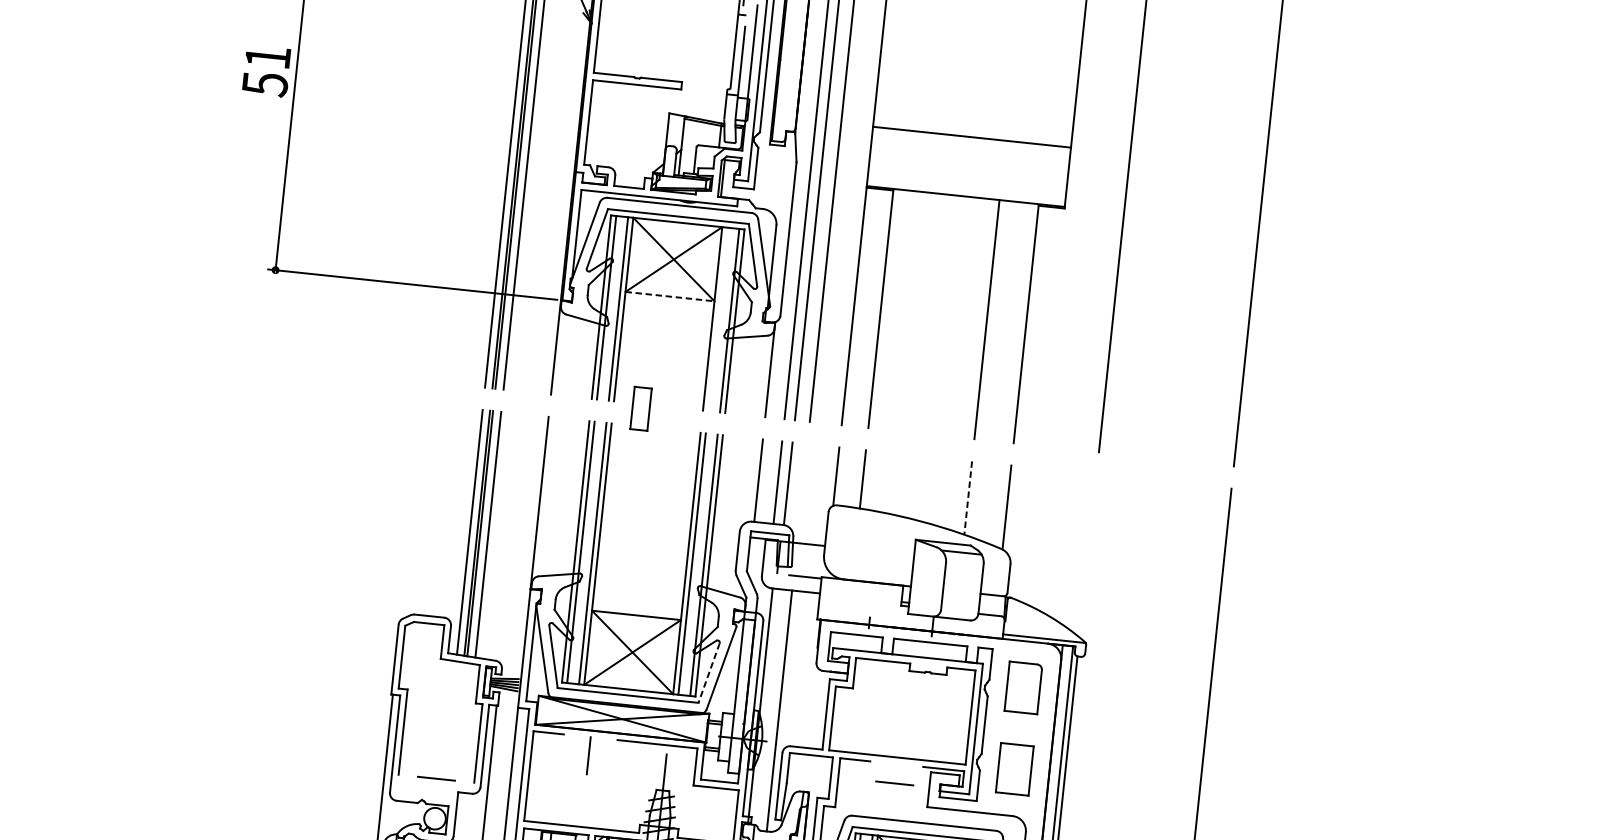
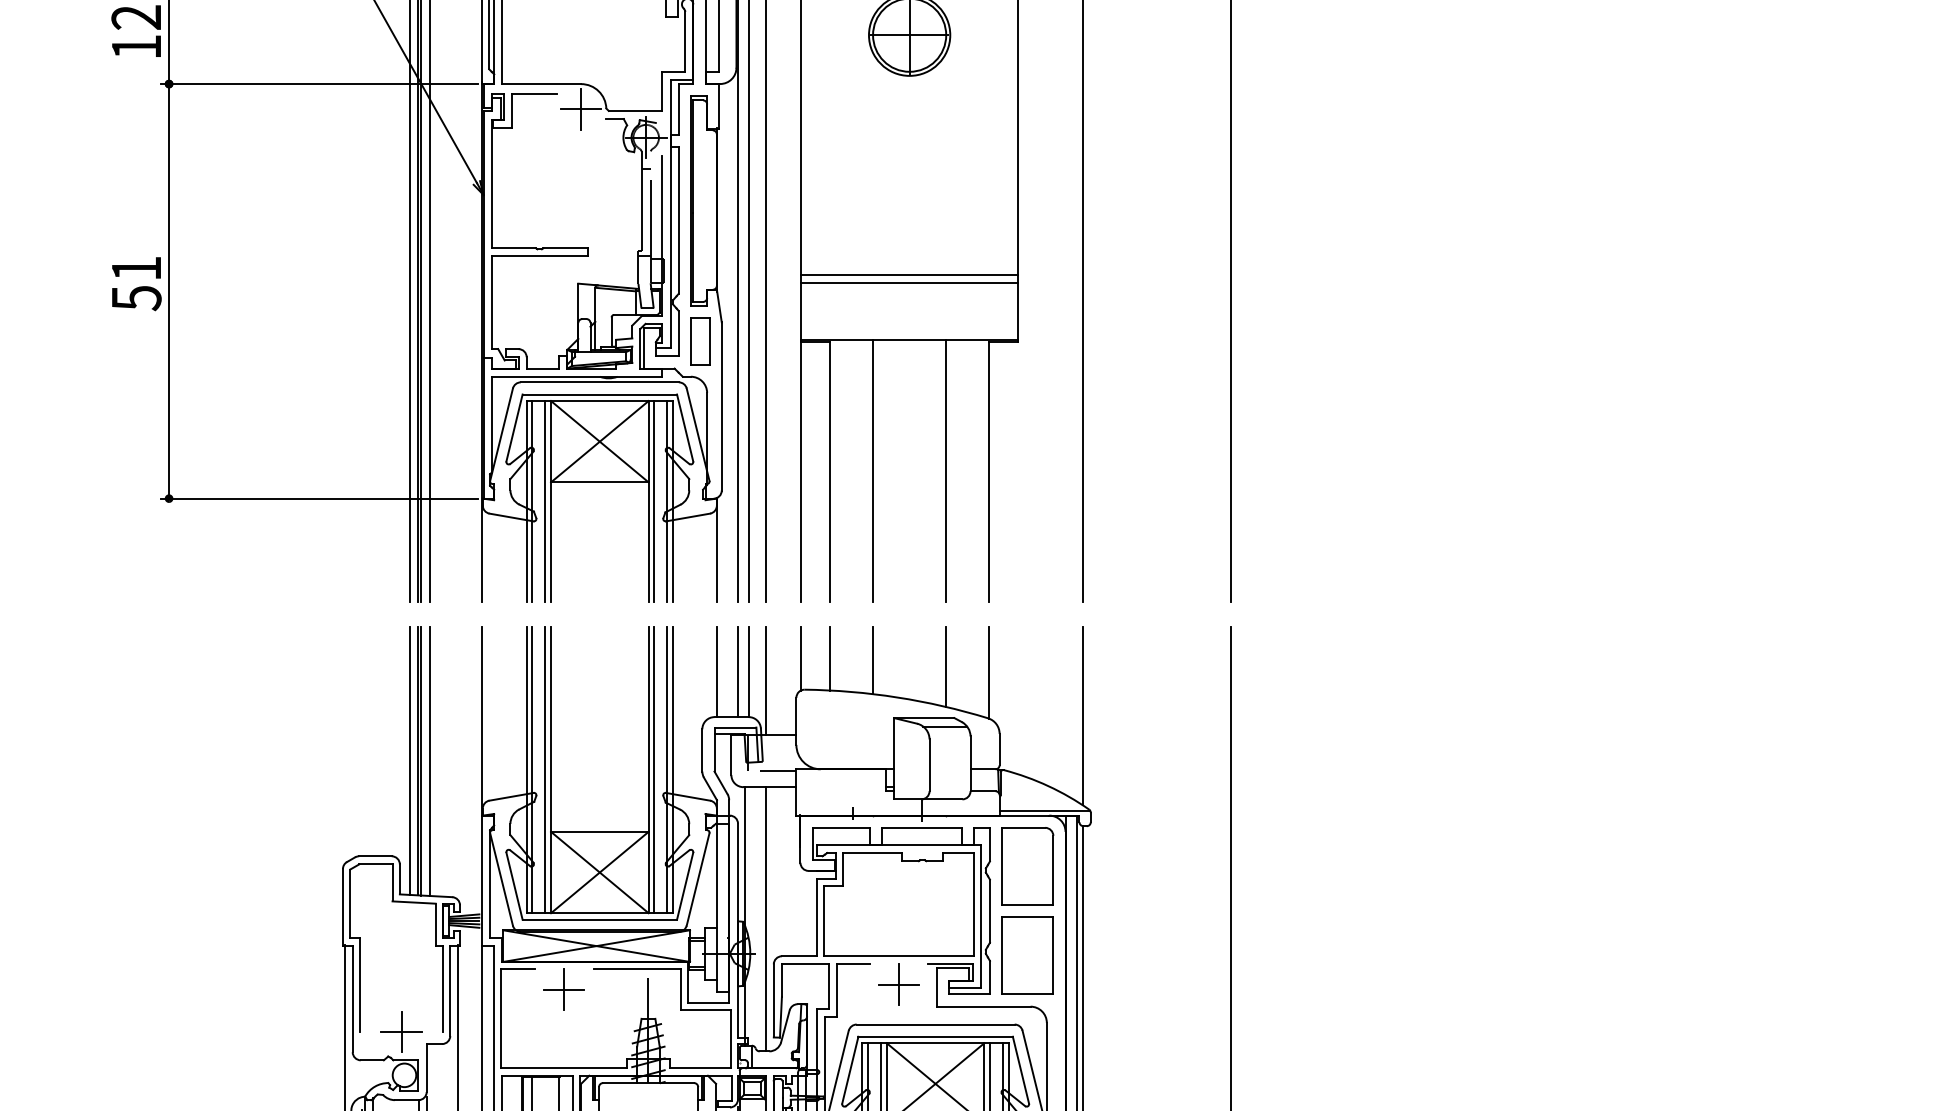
line: (970, 144) -> (908, 283), added
line: (669, 296) -> (599, 482), dashed -> solid
line: (920, 312) -> (873, 471), added
line: (718, 319) -> (654, 501), added
part: (641, 408) -> (700, 341), moved
line: (902, 485) -> (873, 660), added
line: (802, 493) -> (765, 680), added
line: (968, 498) -> (946, 667), dashed -> solid
line: (1087, 555) -> (1082, 715), added
line: (709, 673) -> (685, 886), dashed -> solid
part: (1023, 687) -> (1027, 866), size x1.43
line: (588, 755) -> (563, 989), added
part: (1014, 769) -> (1027, 955), size x1.43
line: (436, 778) -> (401, 1031), added
line: (895, 783) -> (899, 984), added

